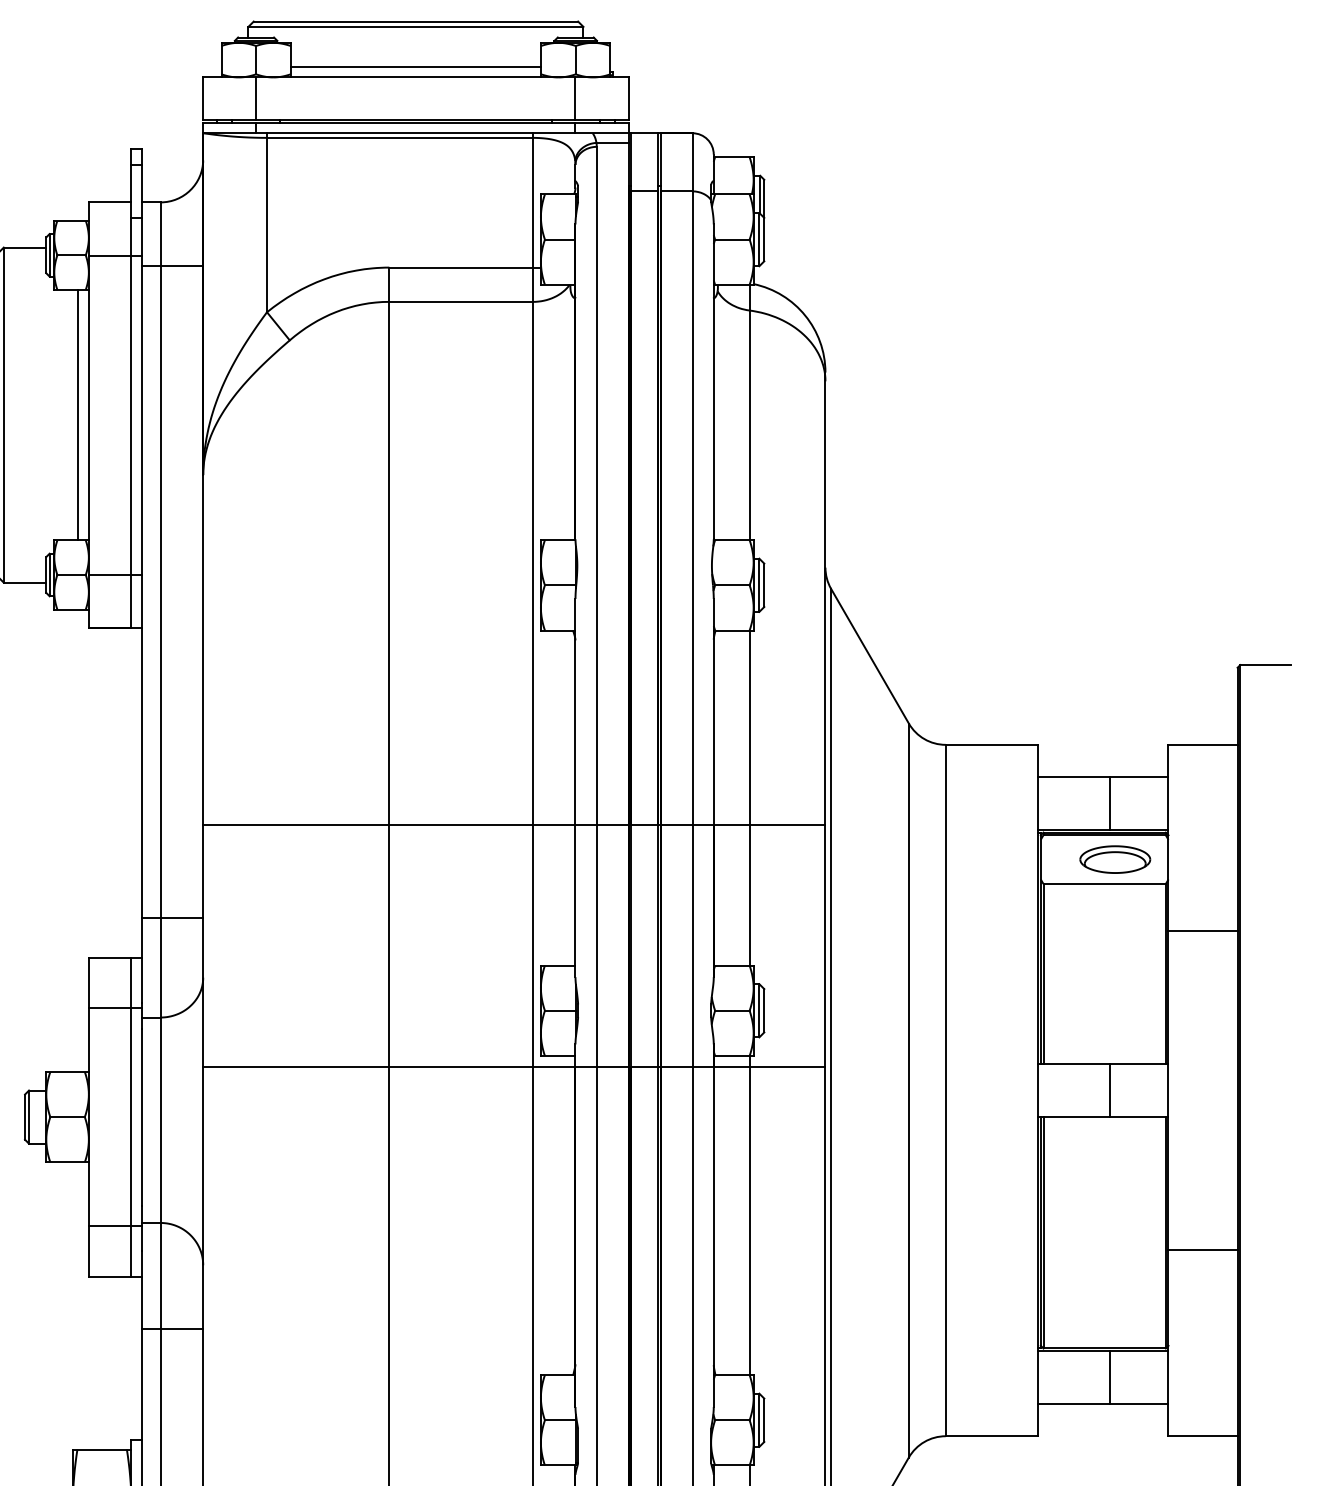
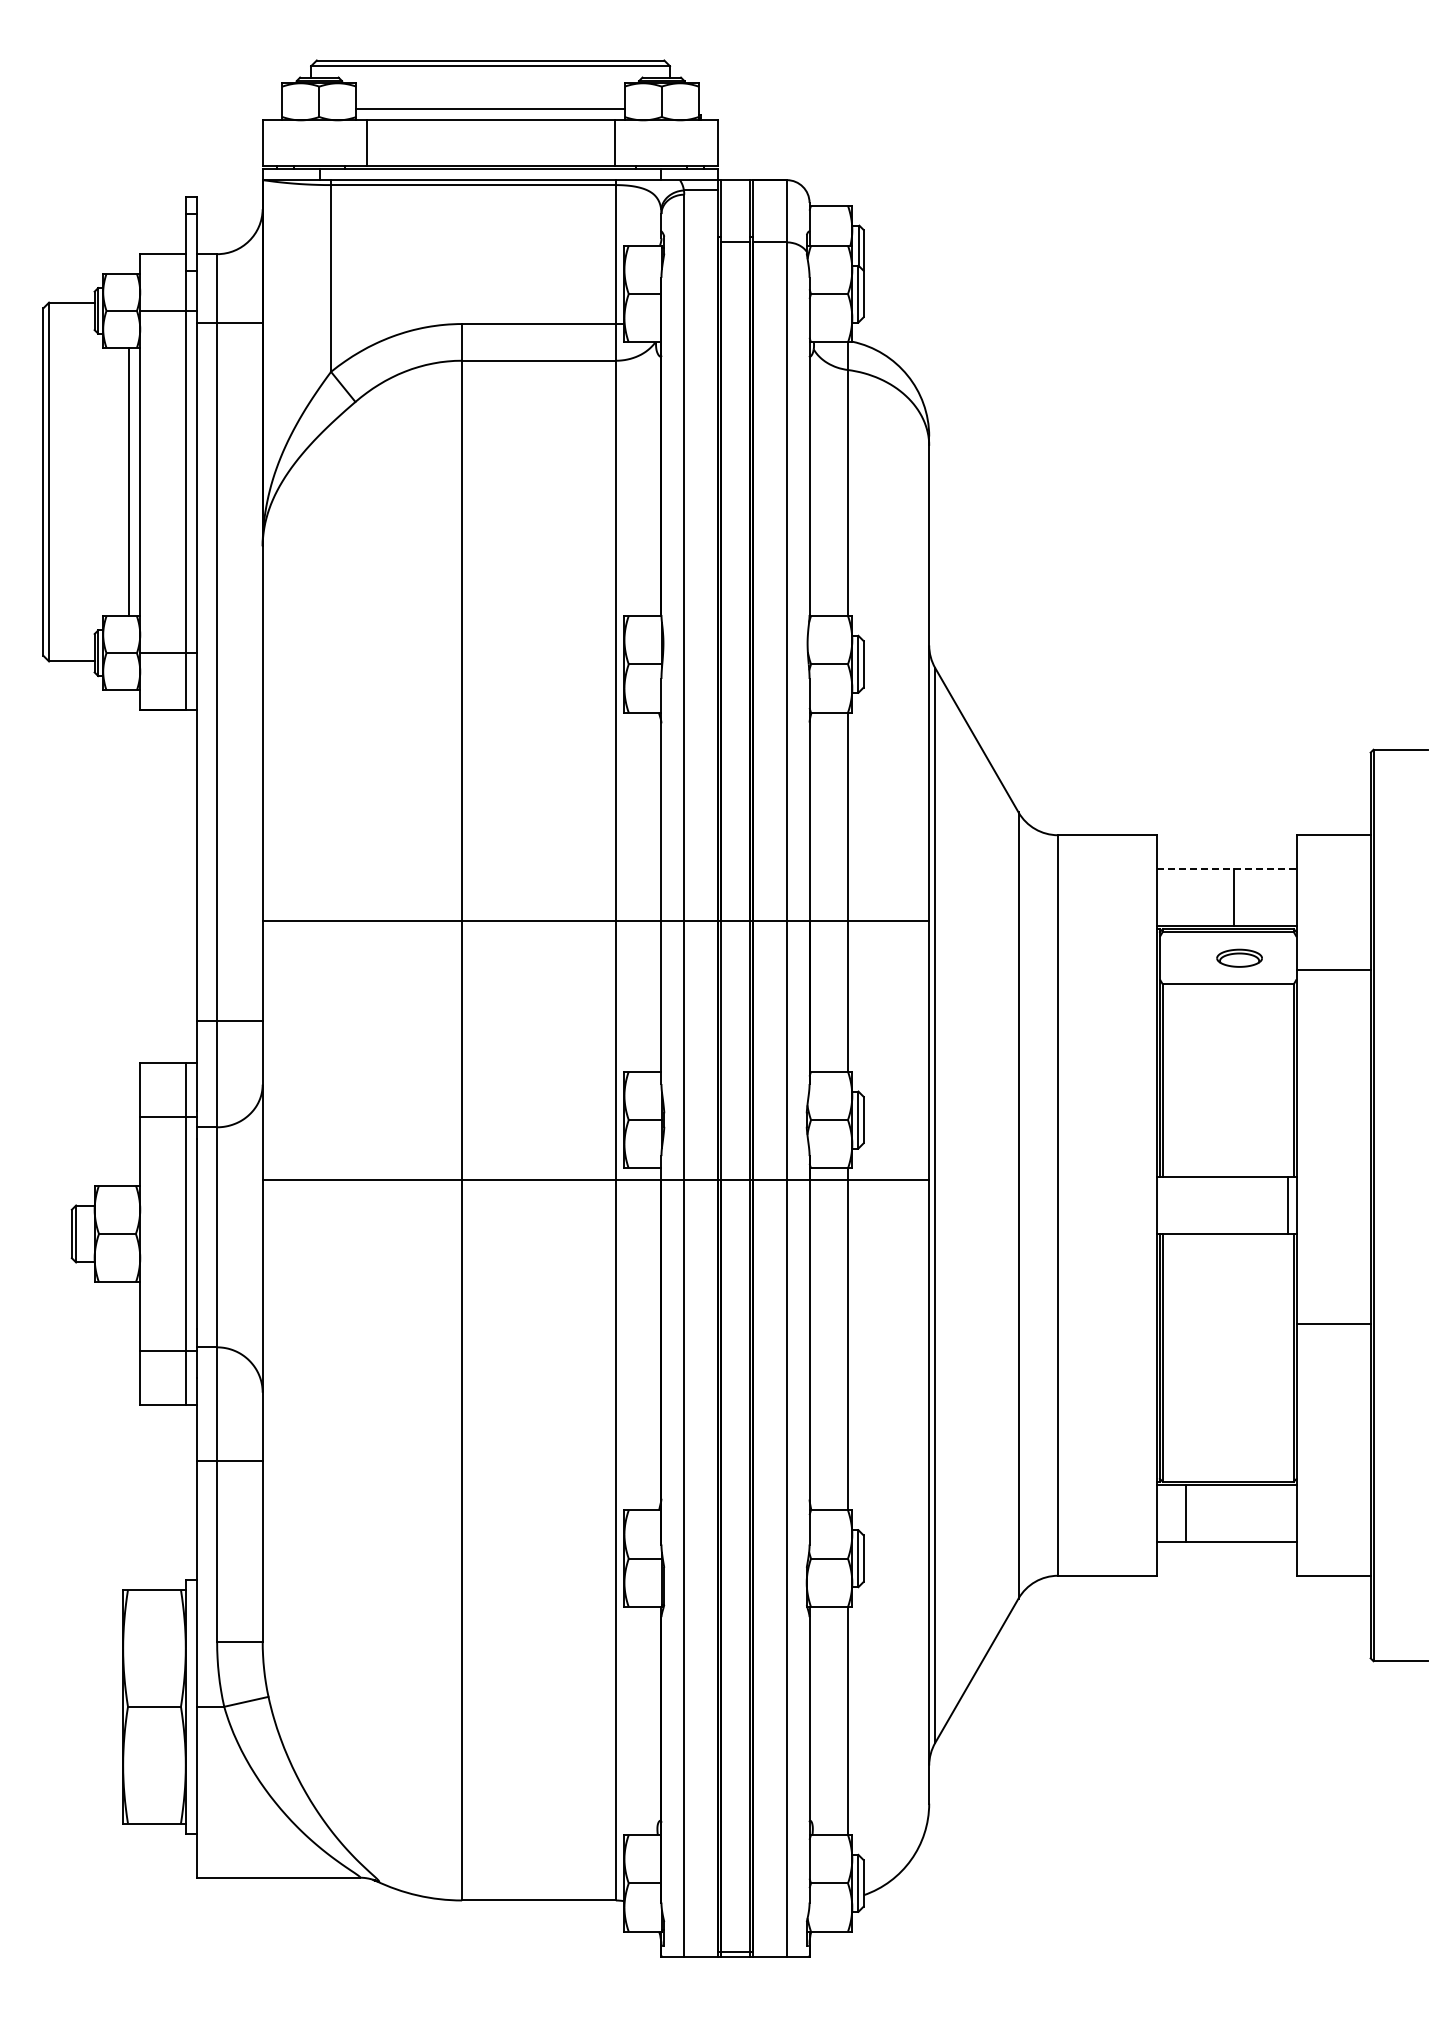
line: (256, 98) -> (366, 142), moved
line: (575, 98) -> (615, 142), moved
line: (1103, 776) -> (1226, 869), solid -> dashed
part: (1115, 859) -> (1239, 958), size x0.6
line: (1202, 930) -> (1333, 969), moved
line: (1109, 1090) -> (1287, 1205), moved
line: (1202, 1250) -> (1333, 1324), moved
line: (1109, 1377) -> (1185, 1512), moved

